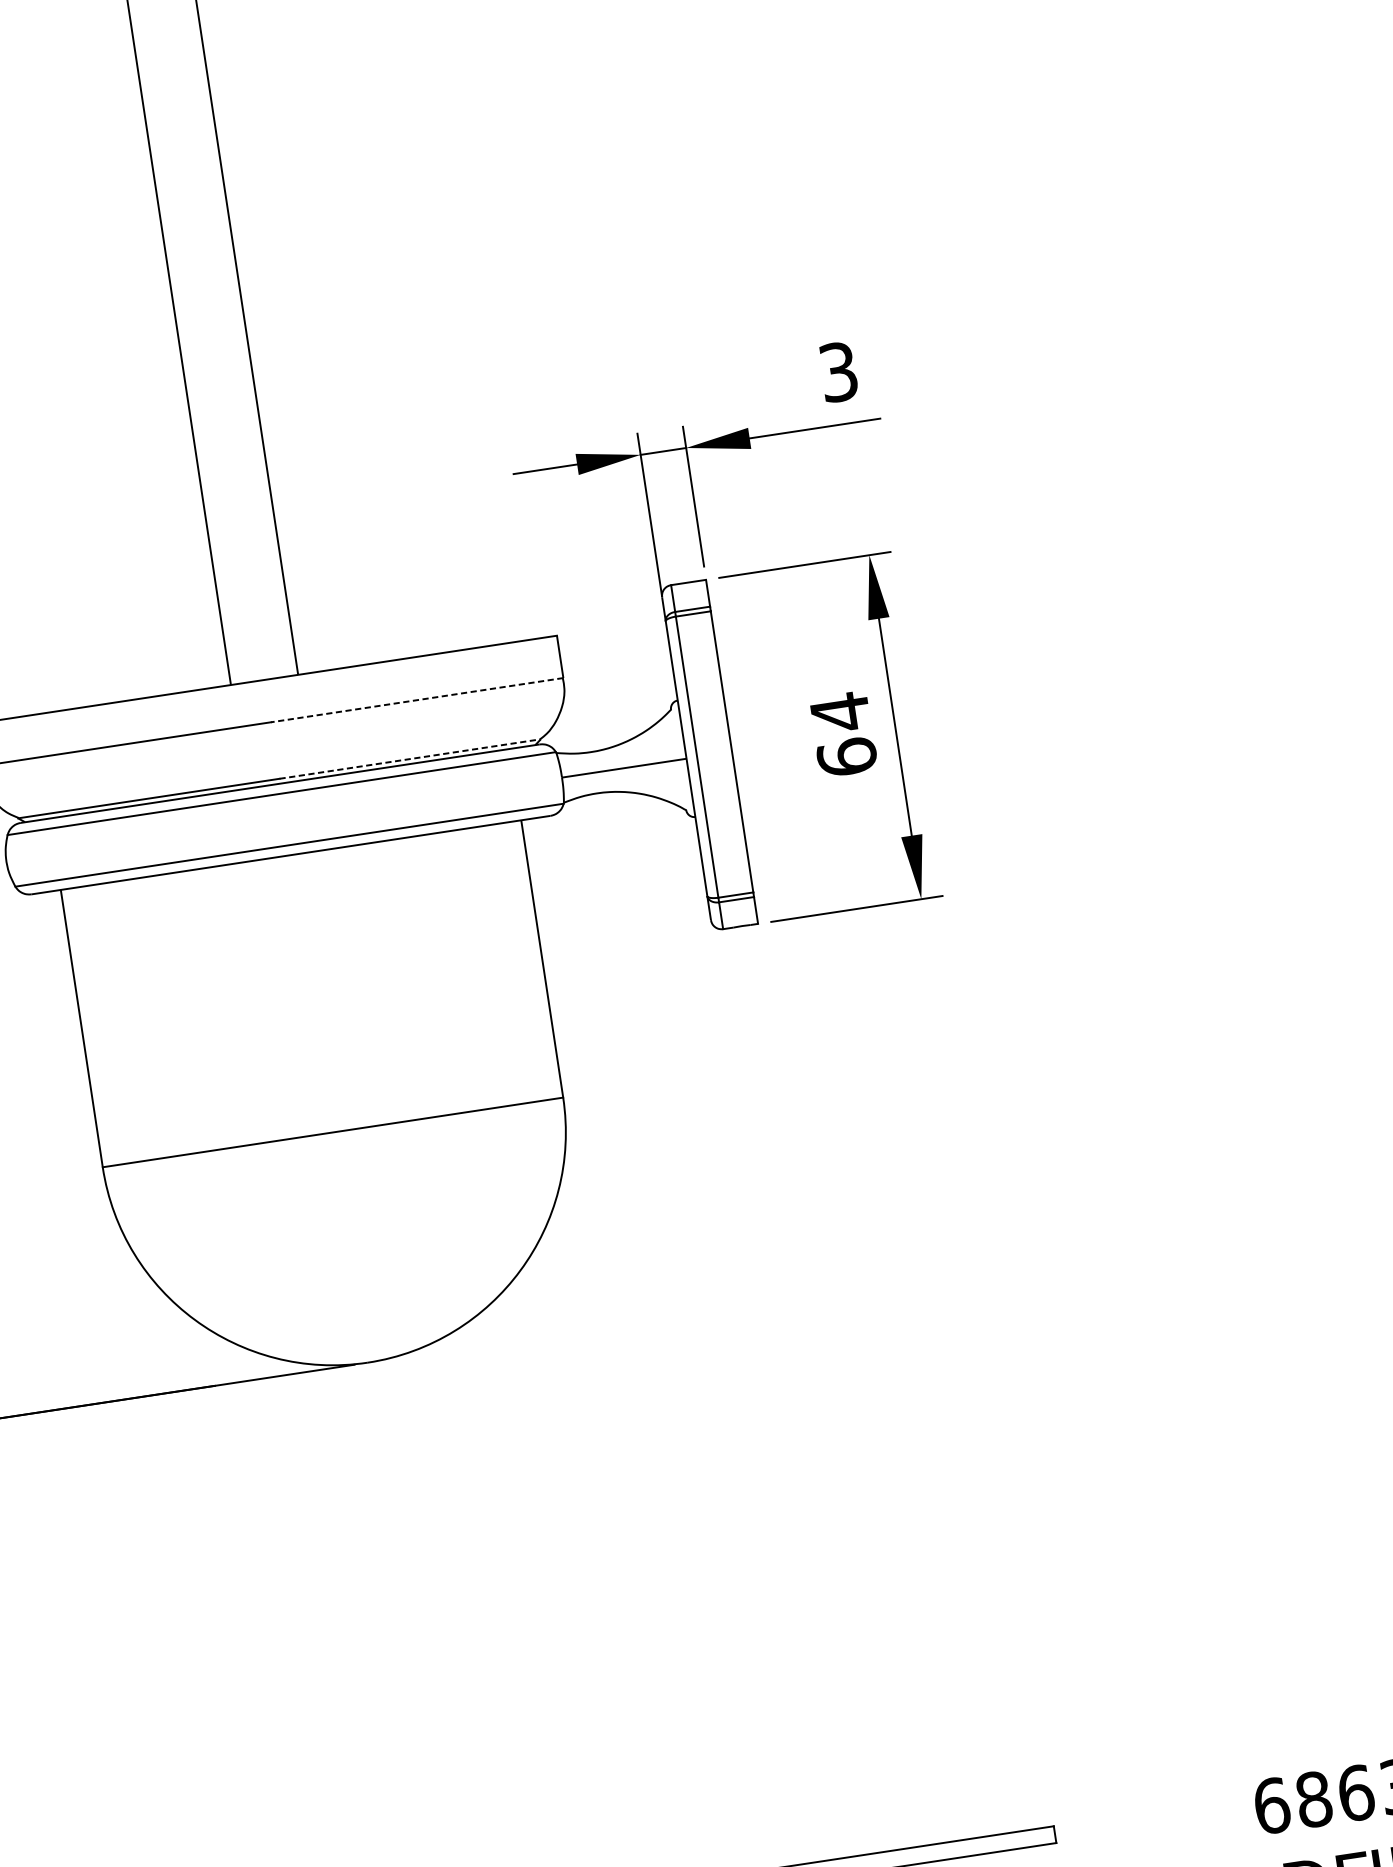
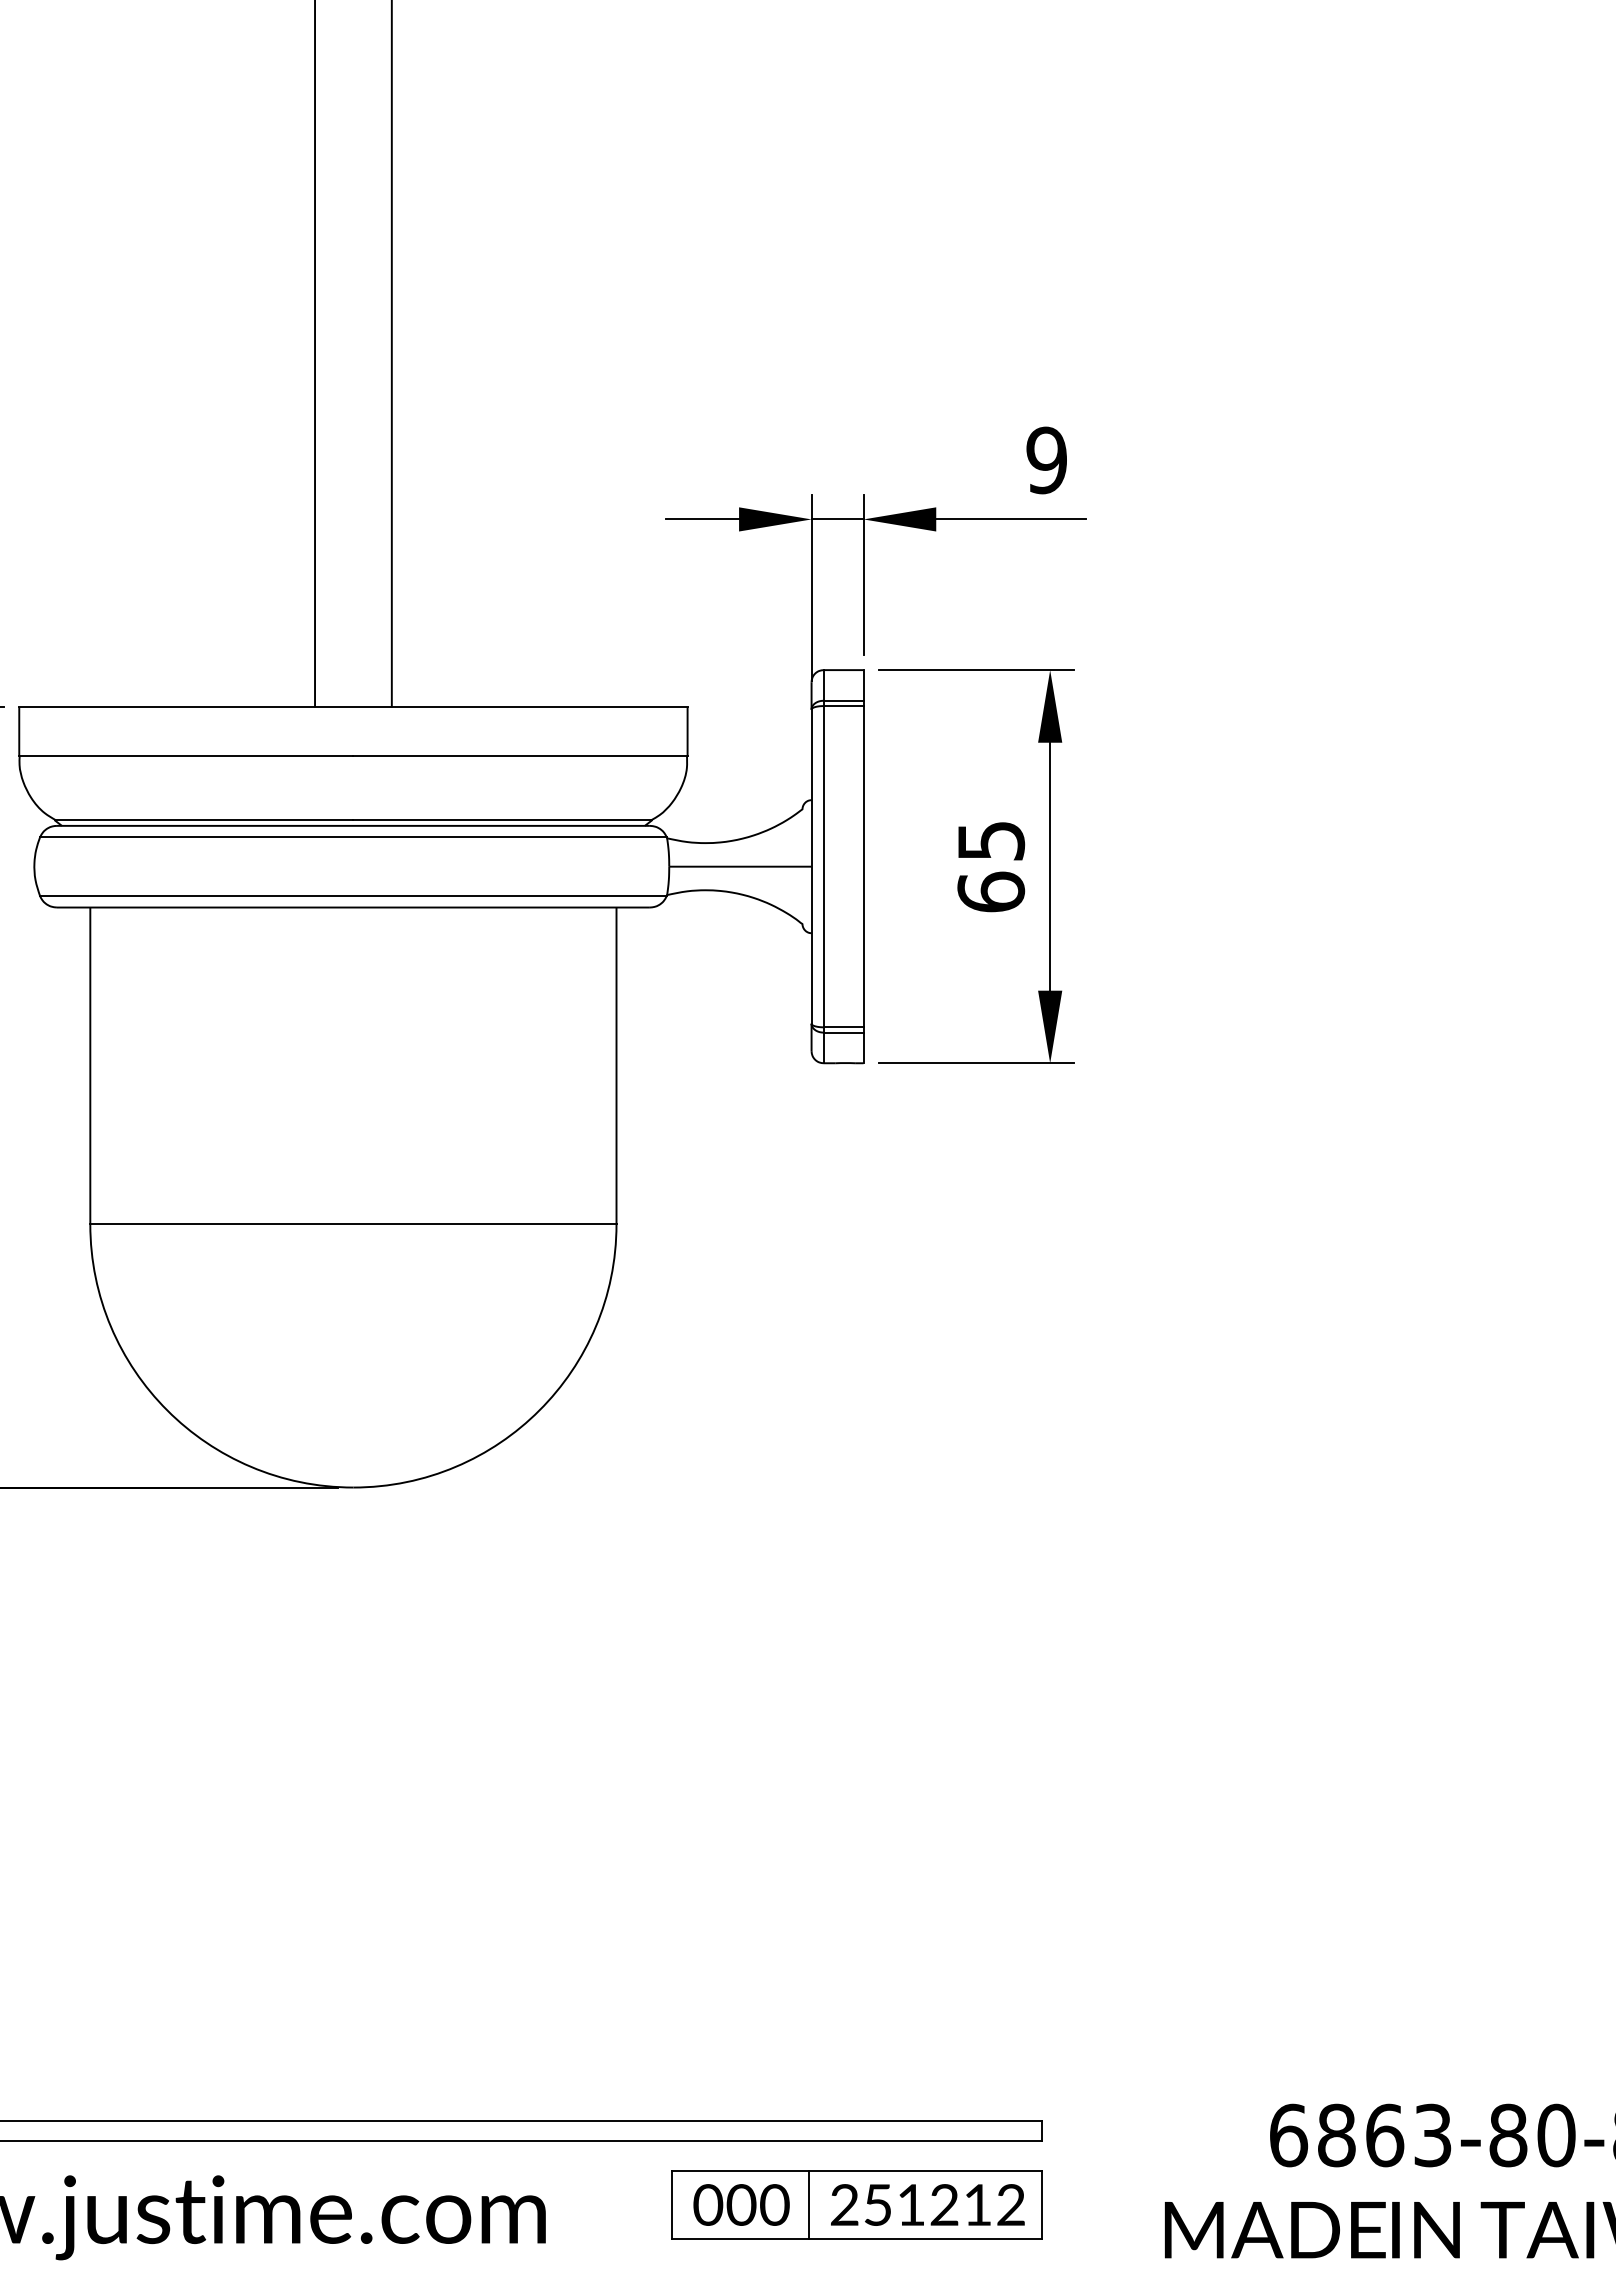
text: (838, 372) -> (1046, 460), 3 -> 9
line: (417, 699) -> (520, 755), dashed -> solid
text: (840, 712) -> (991, 840), 64 -> 65
line: (410, 759) -> (503, 820), dashed -> solid

